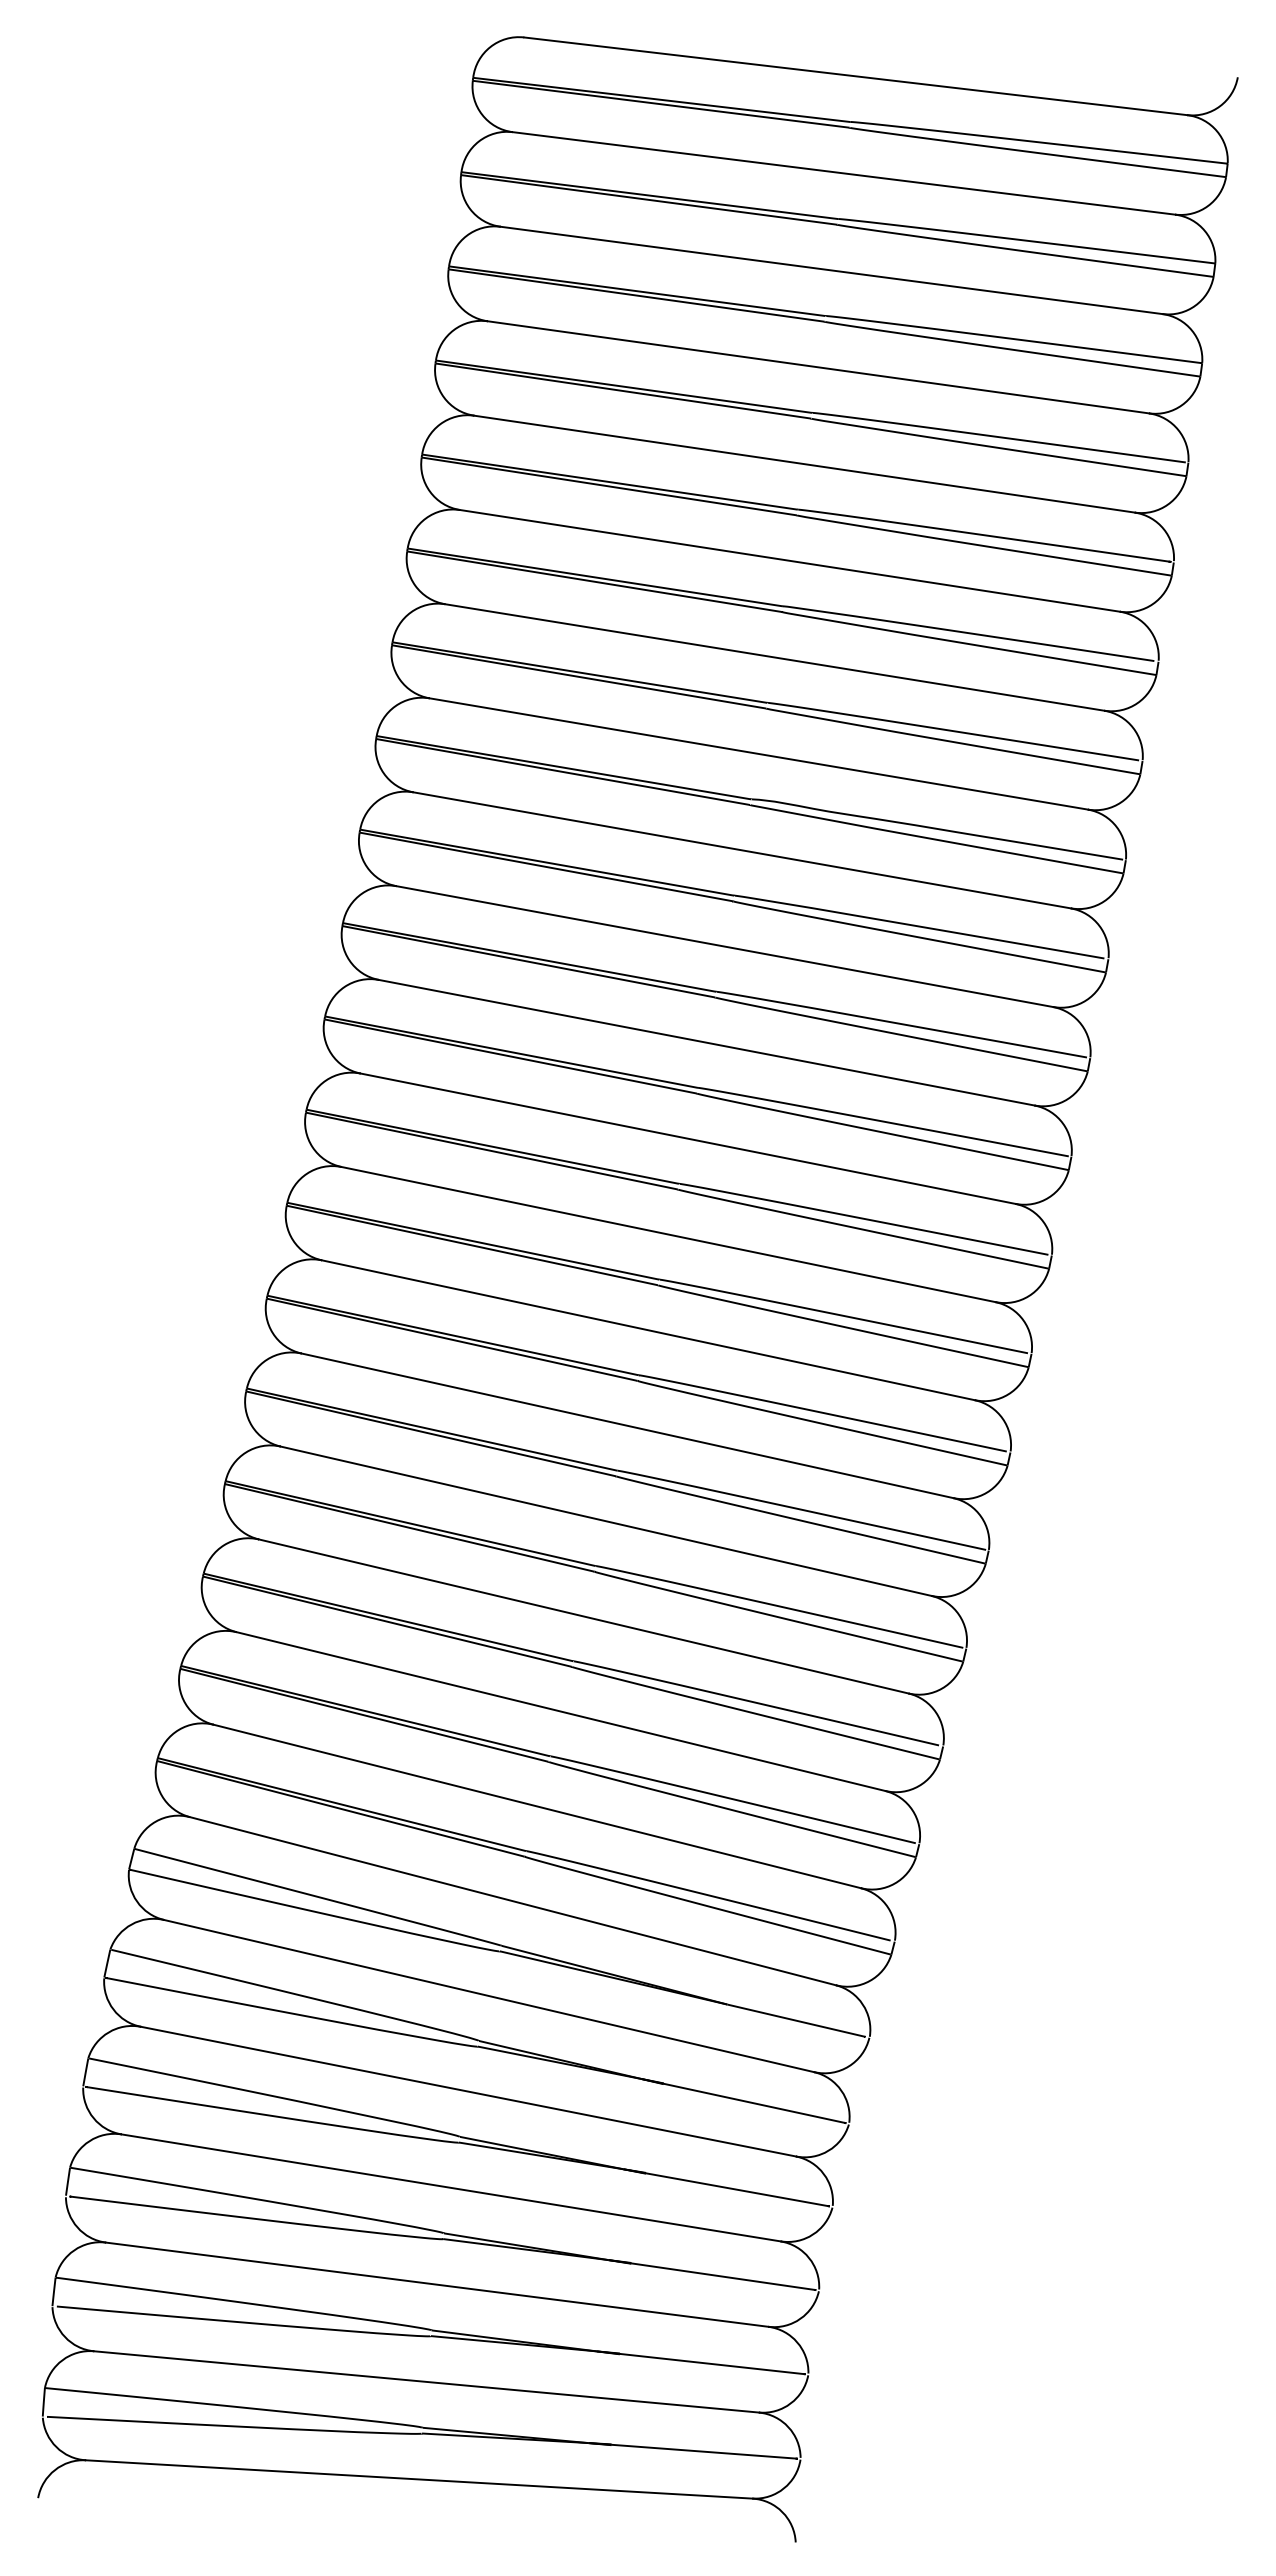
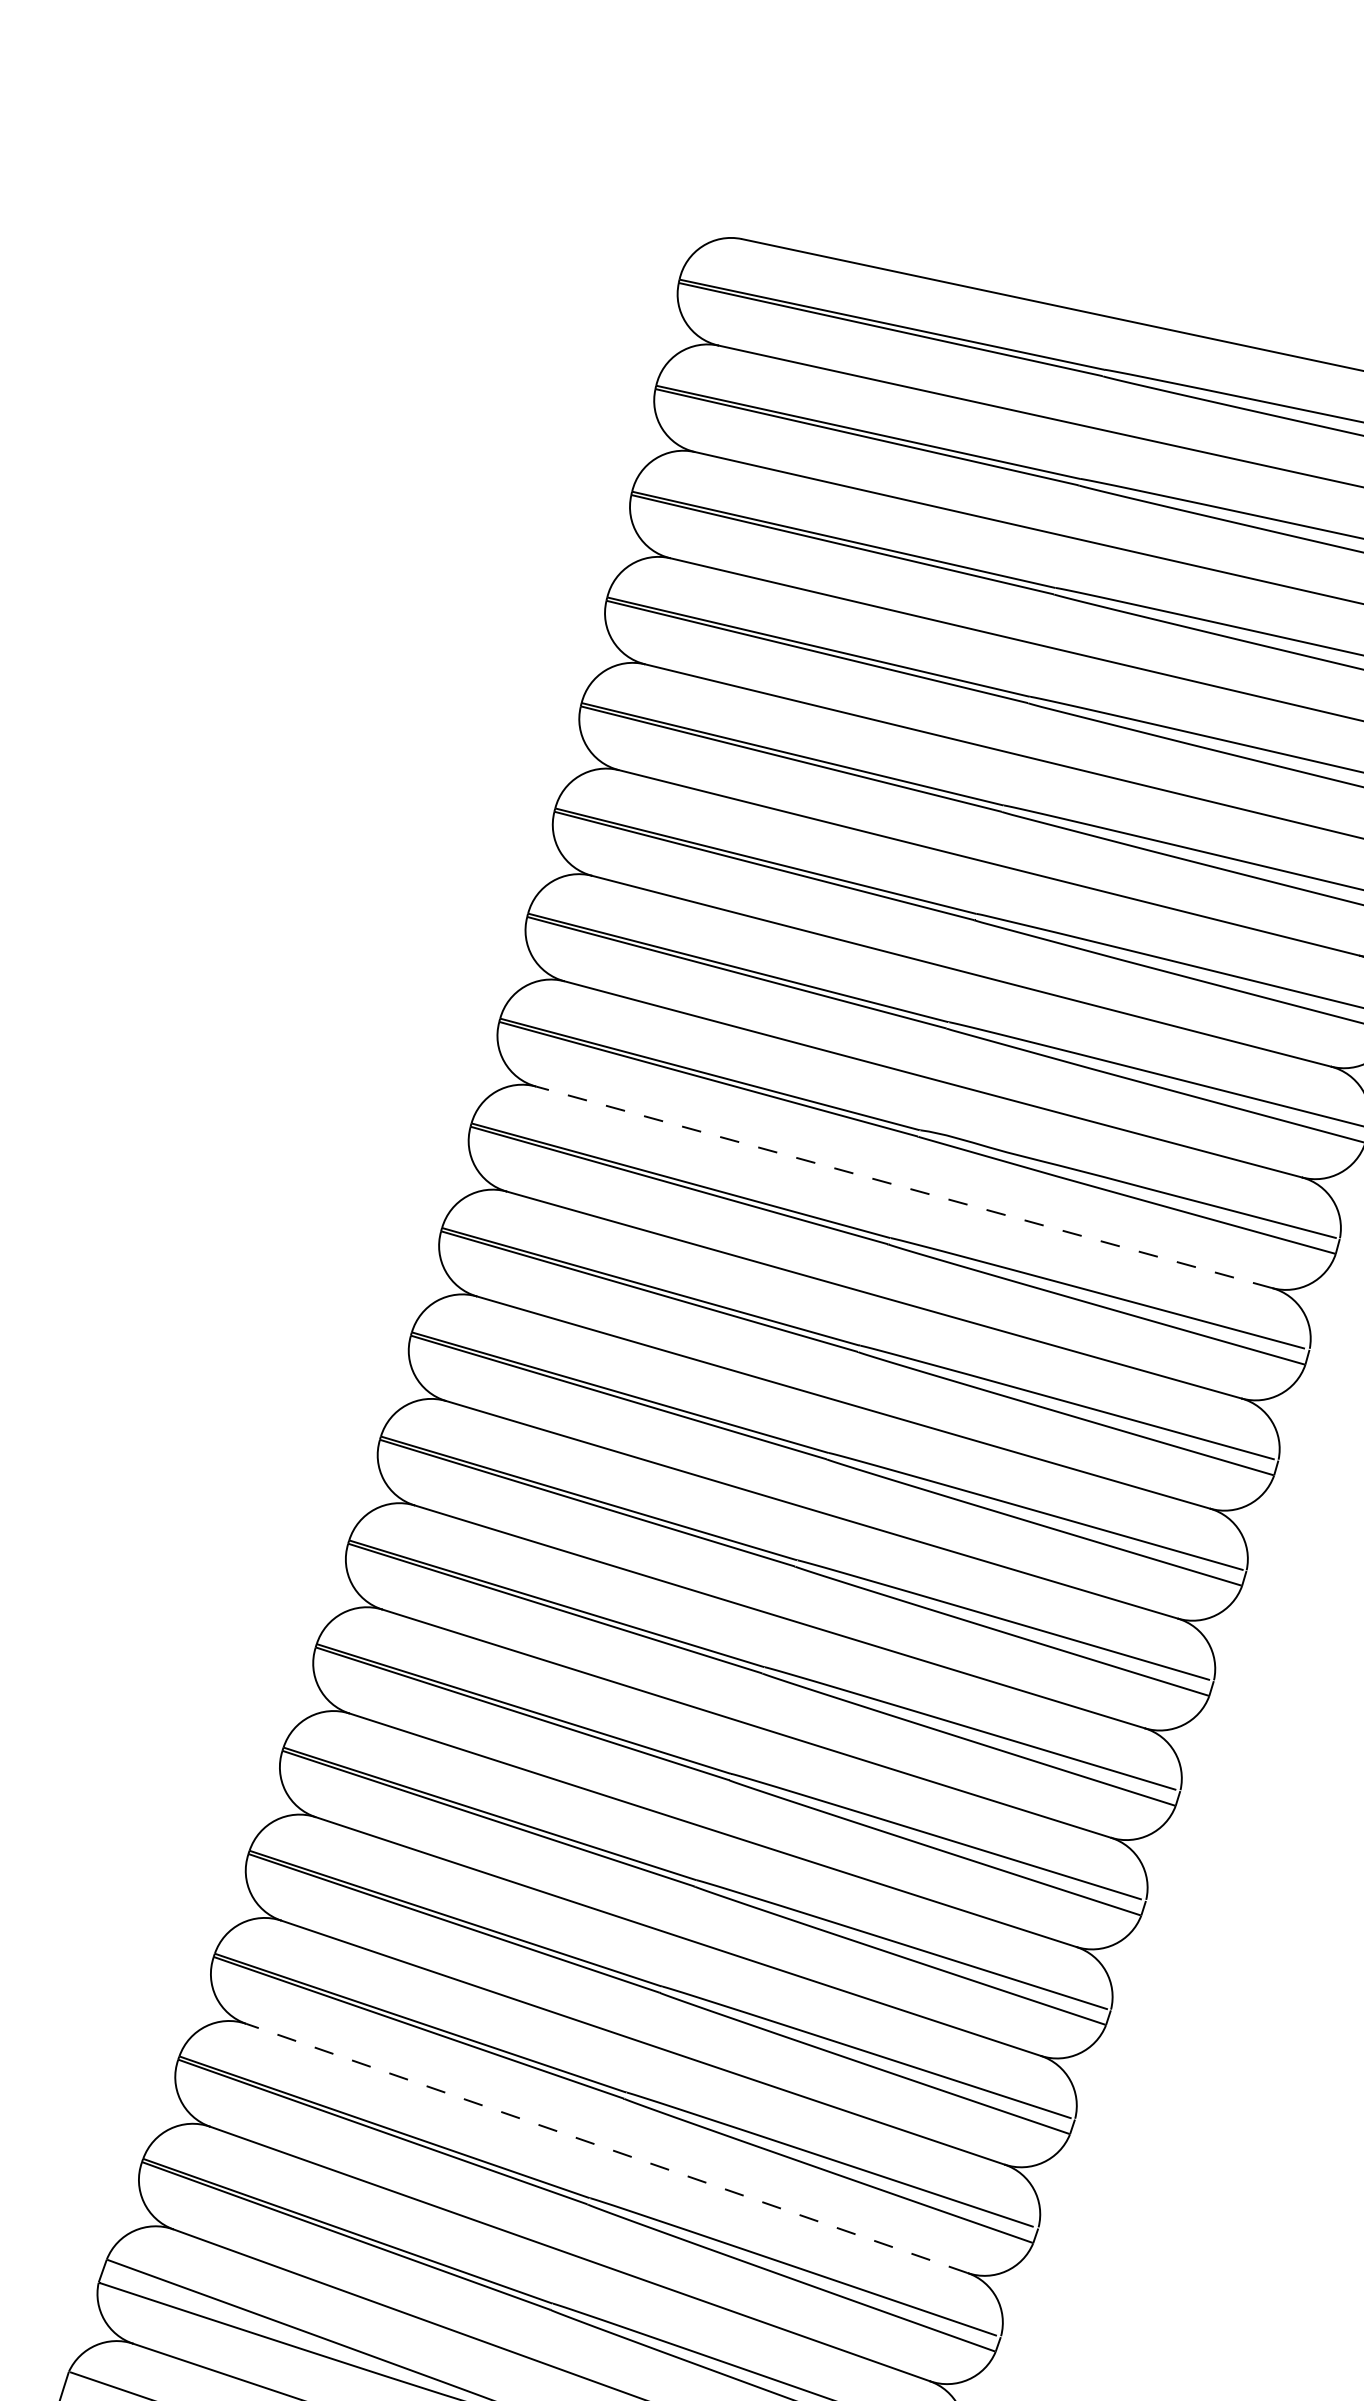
line: (742, 850) -> (904, 1187), solid -> dashed
line: (560, 1711) -> (606, 2148), solid -> dashed

